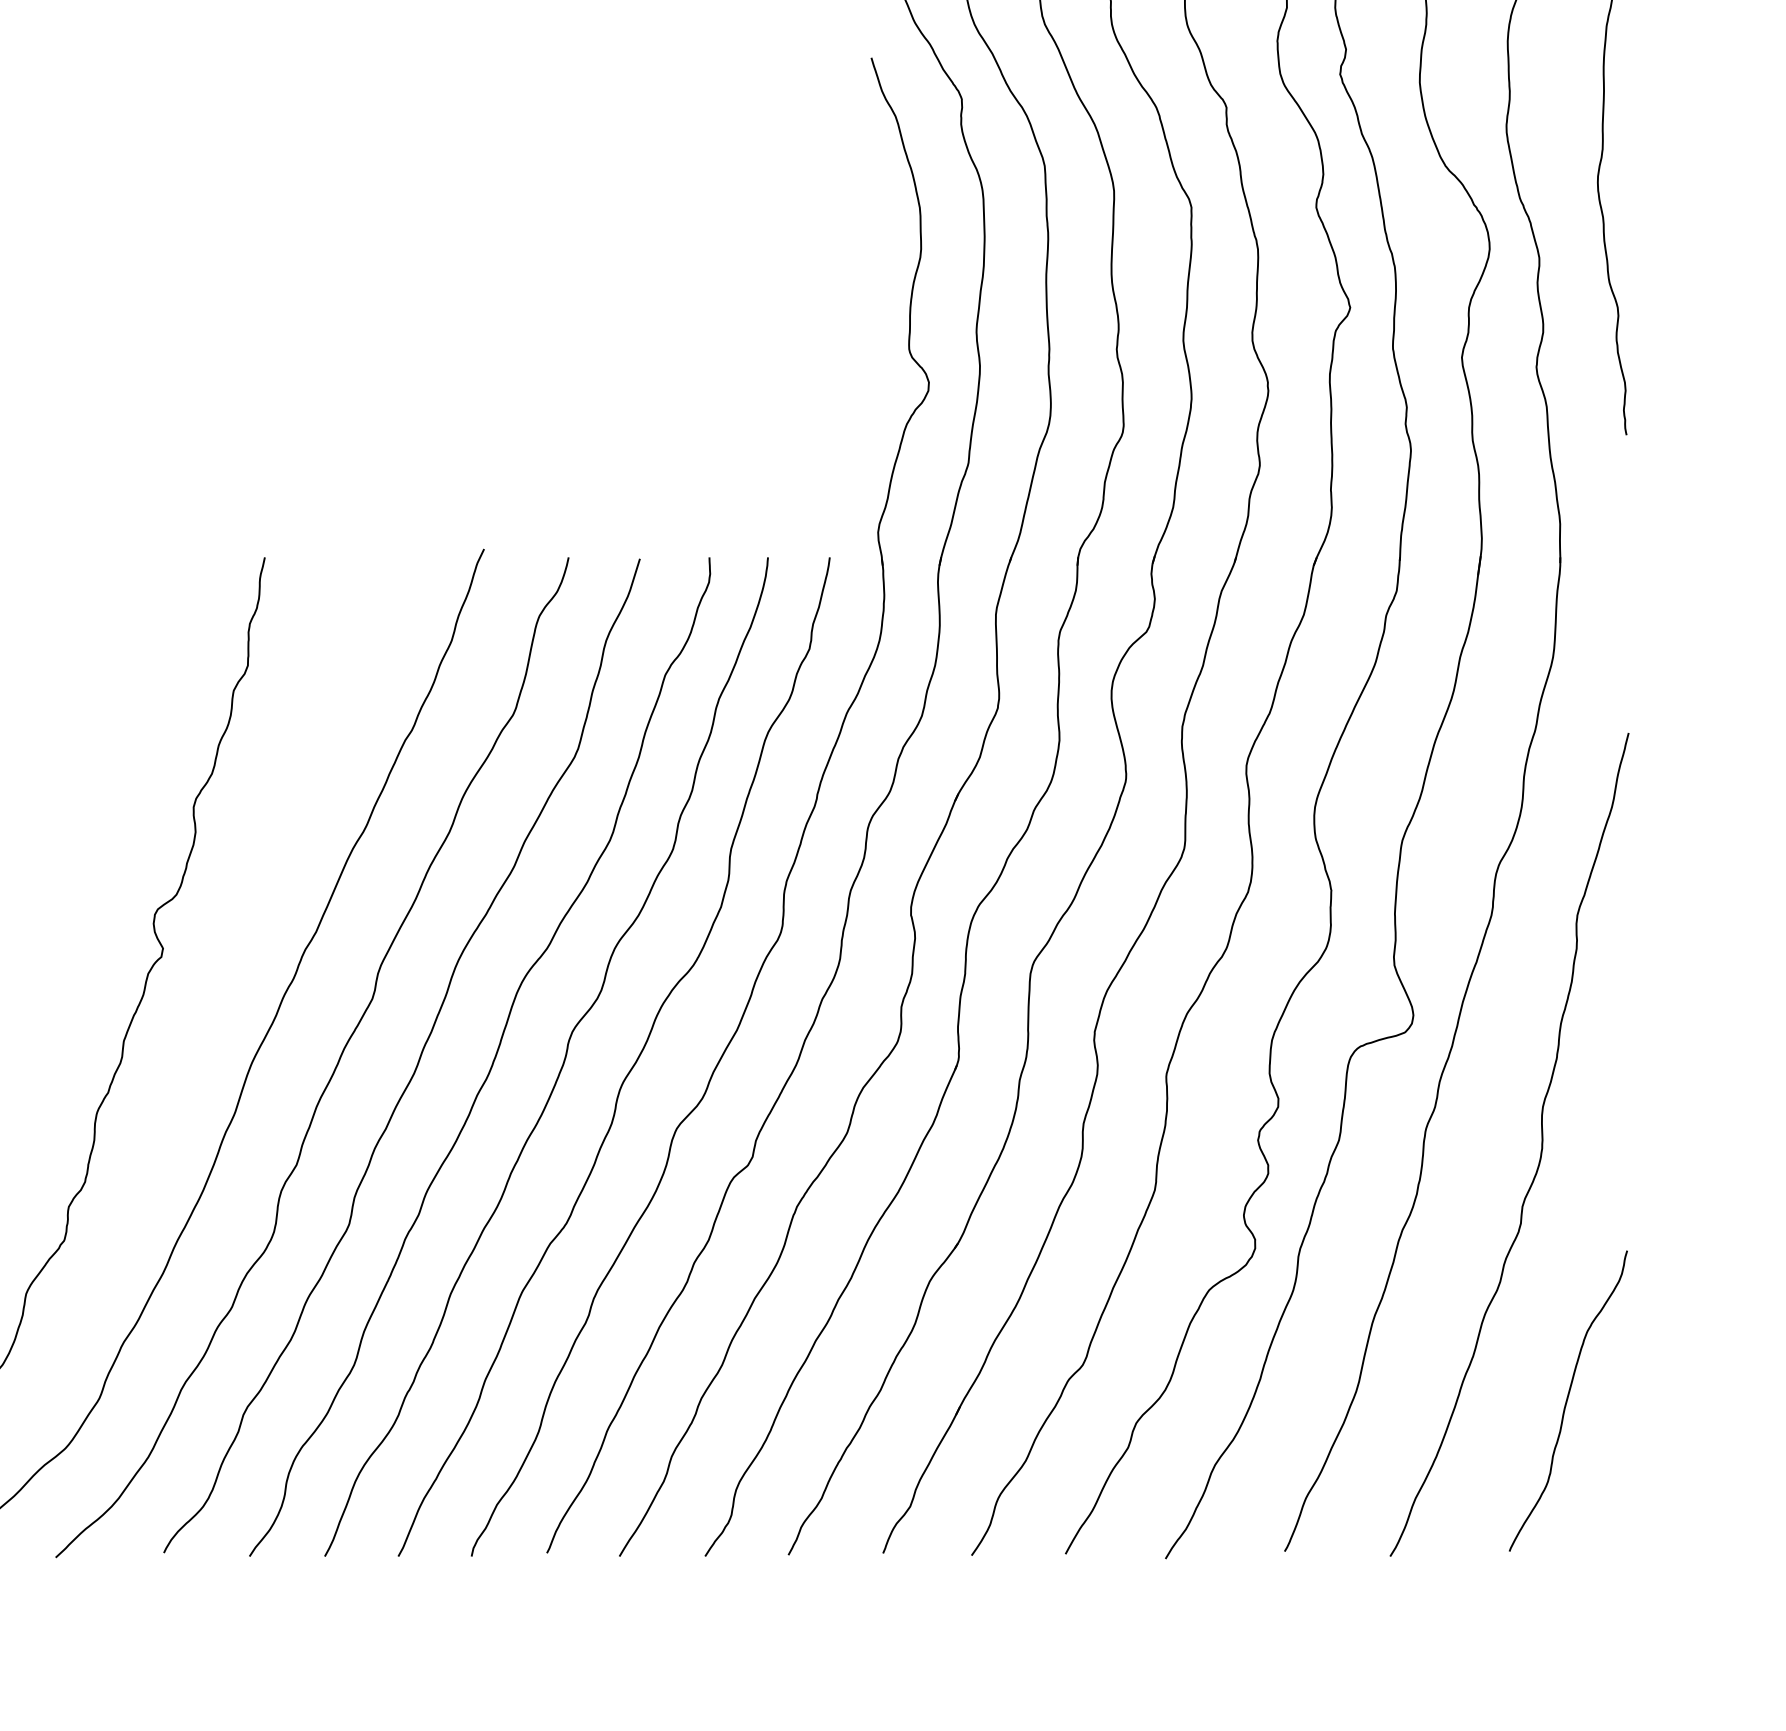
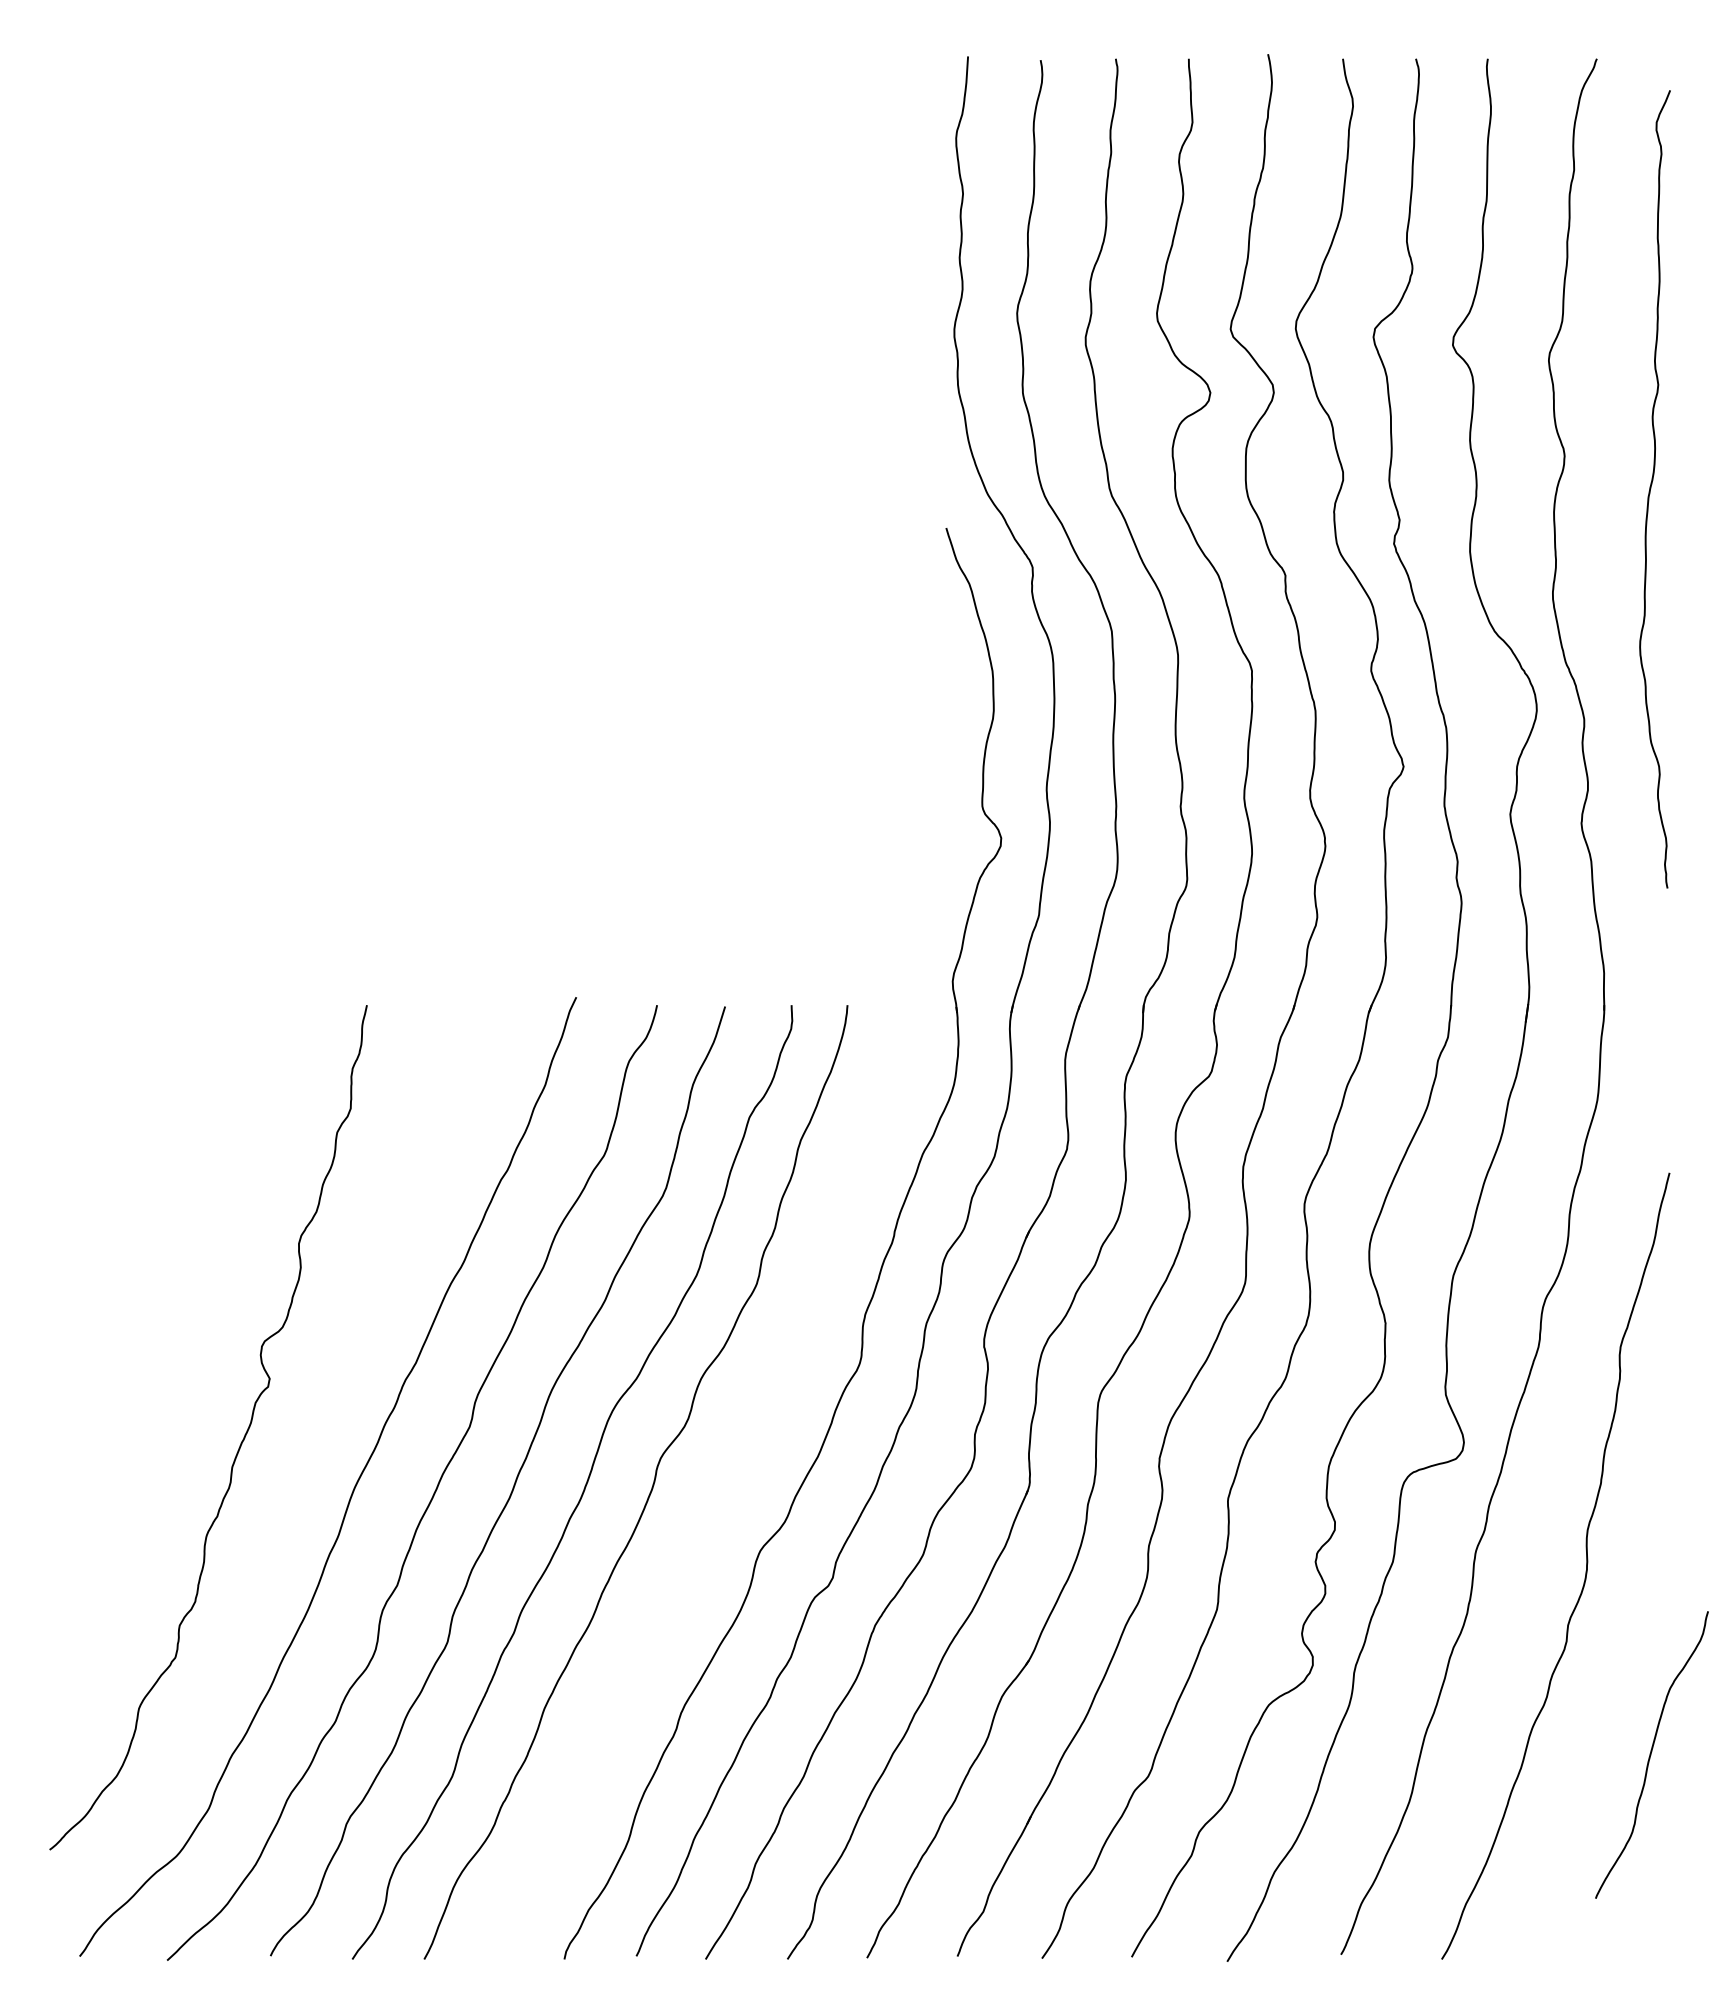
curve: (629, 1069) -> (715, 1494), removed
curve: (1567, 1400) -> (1651, 1754), moved

